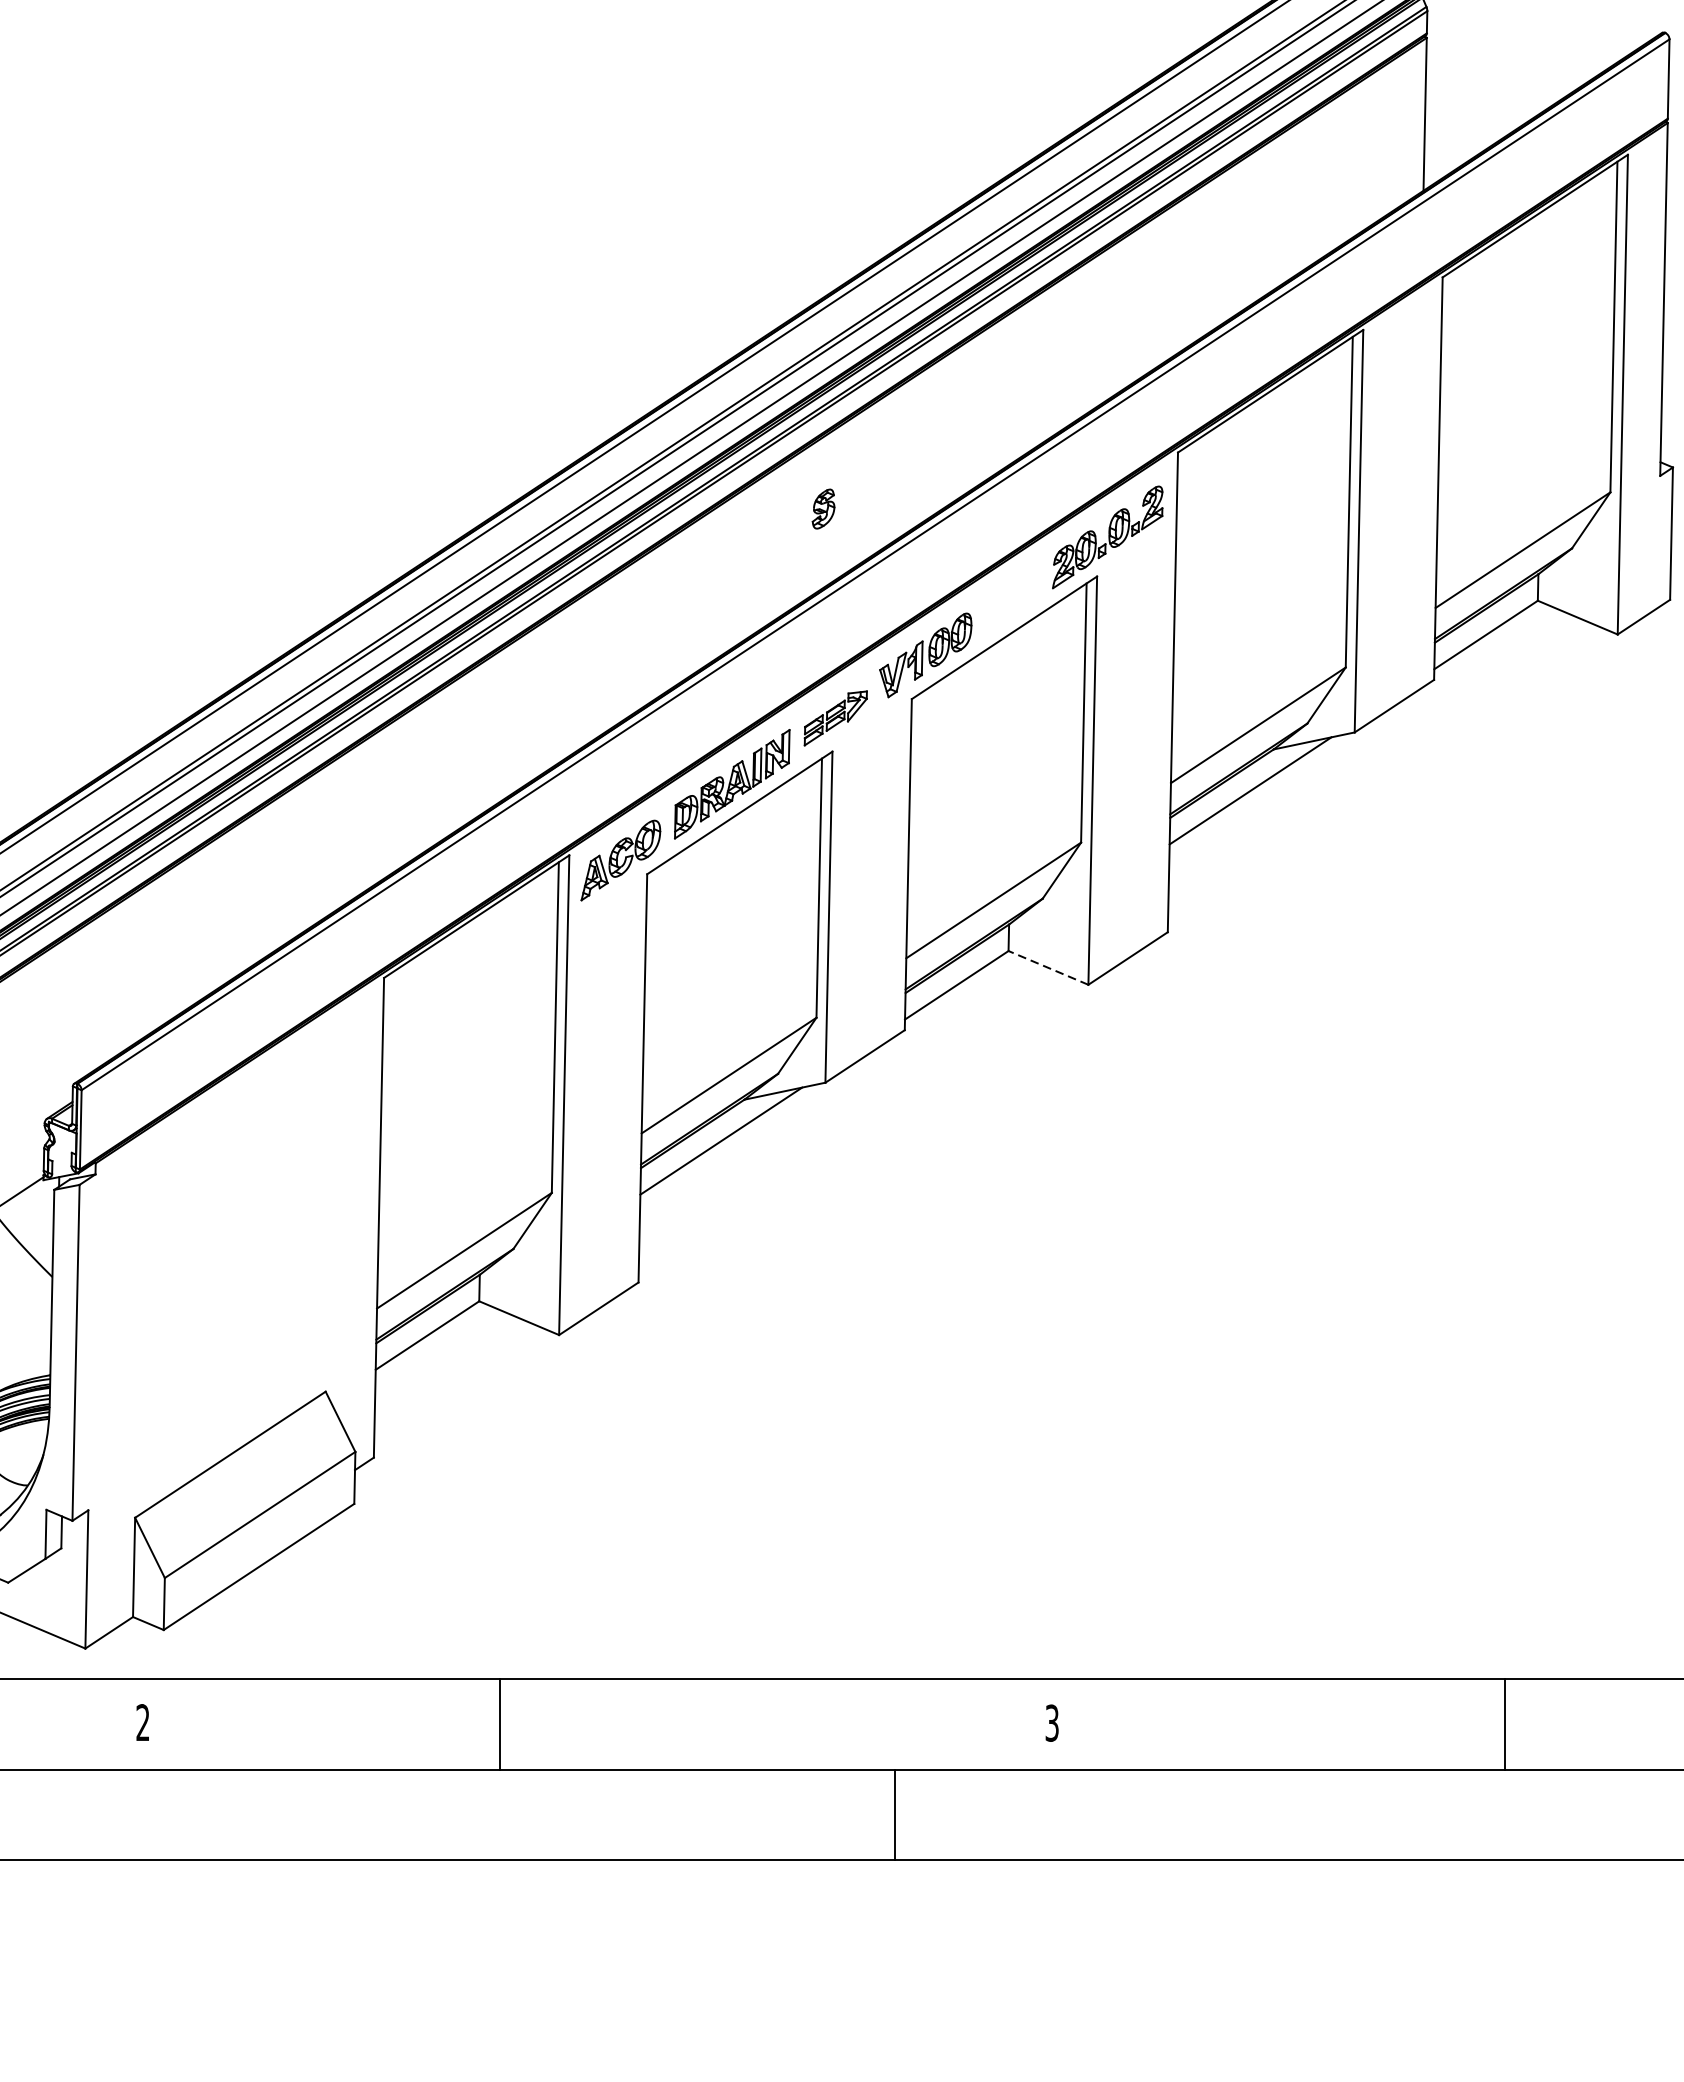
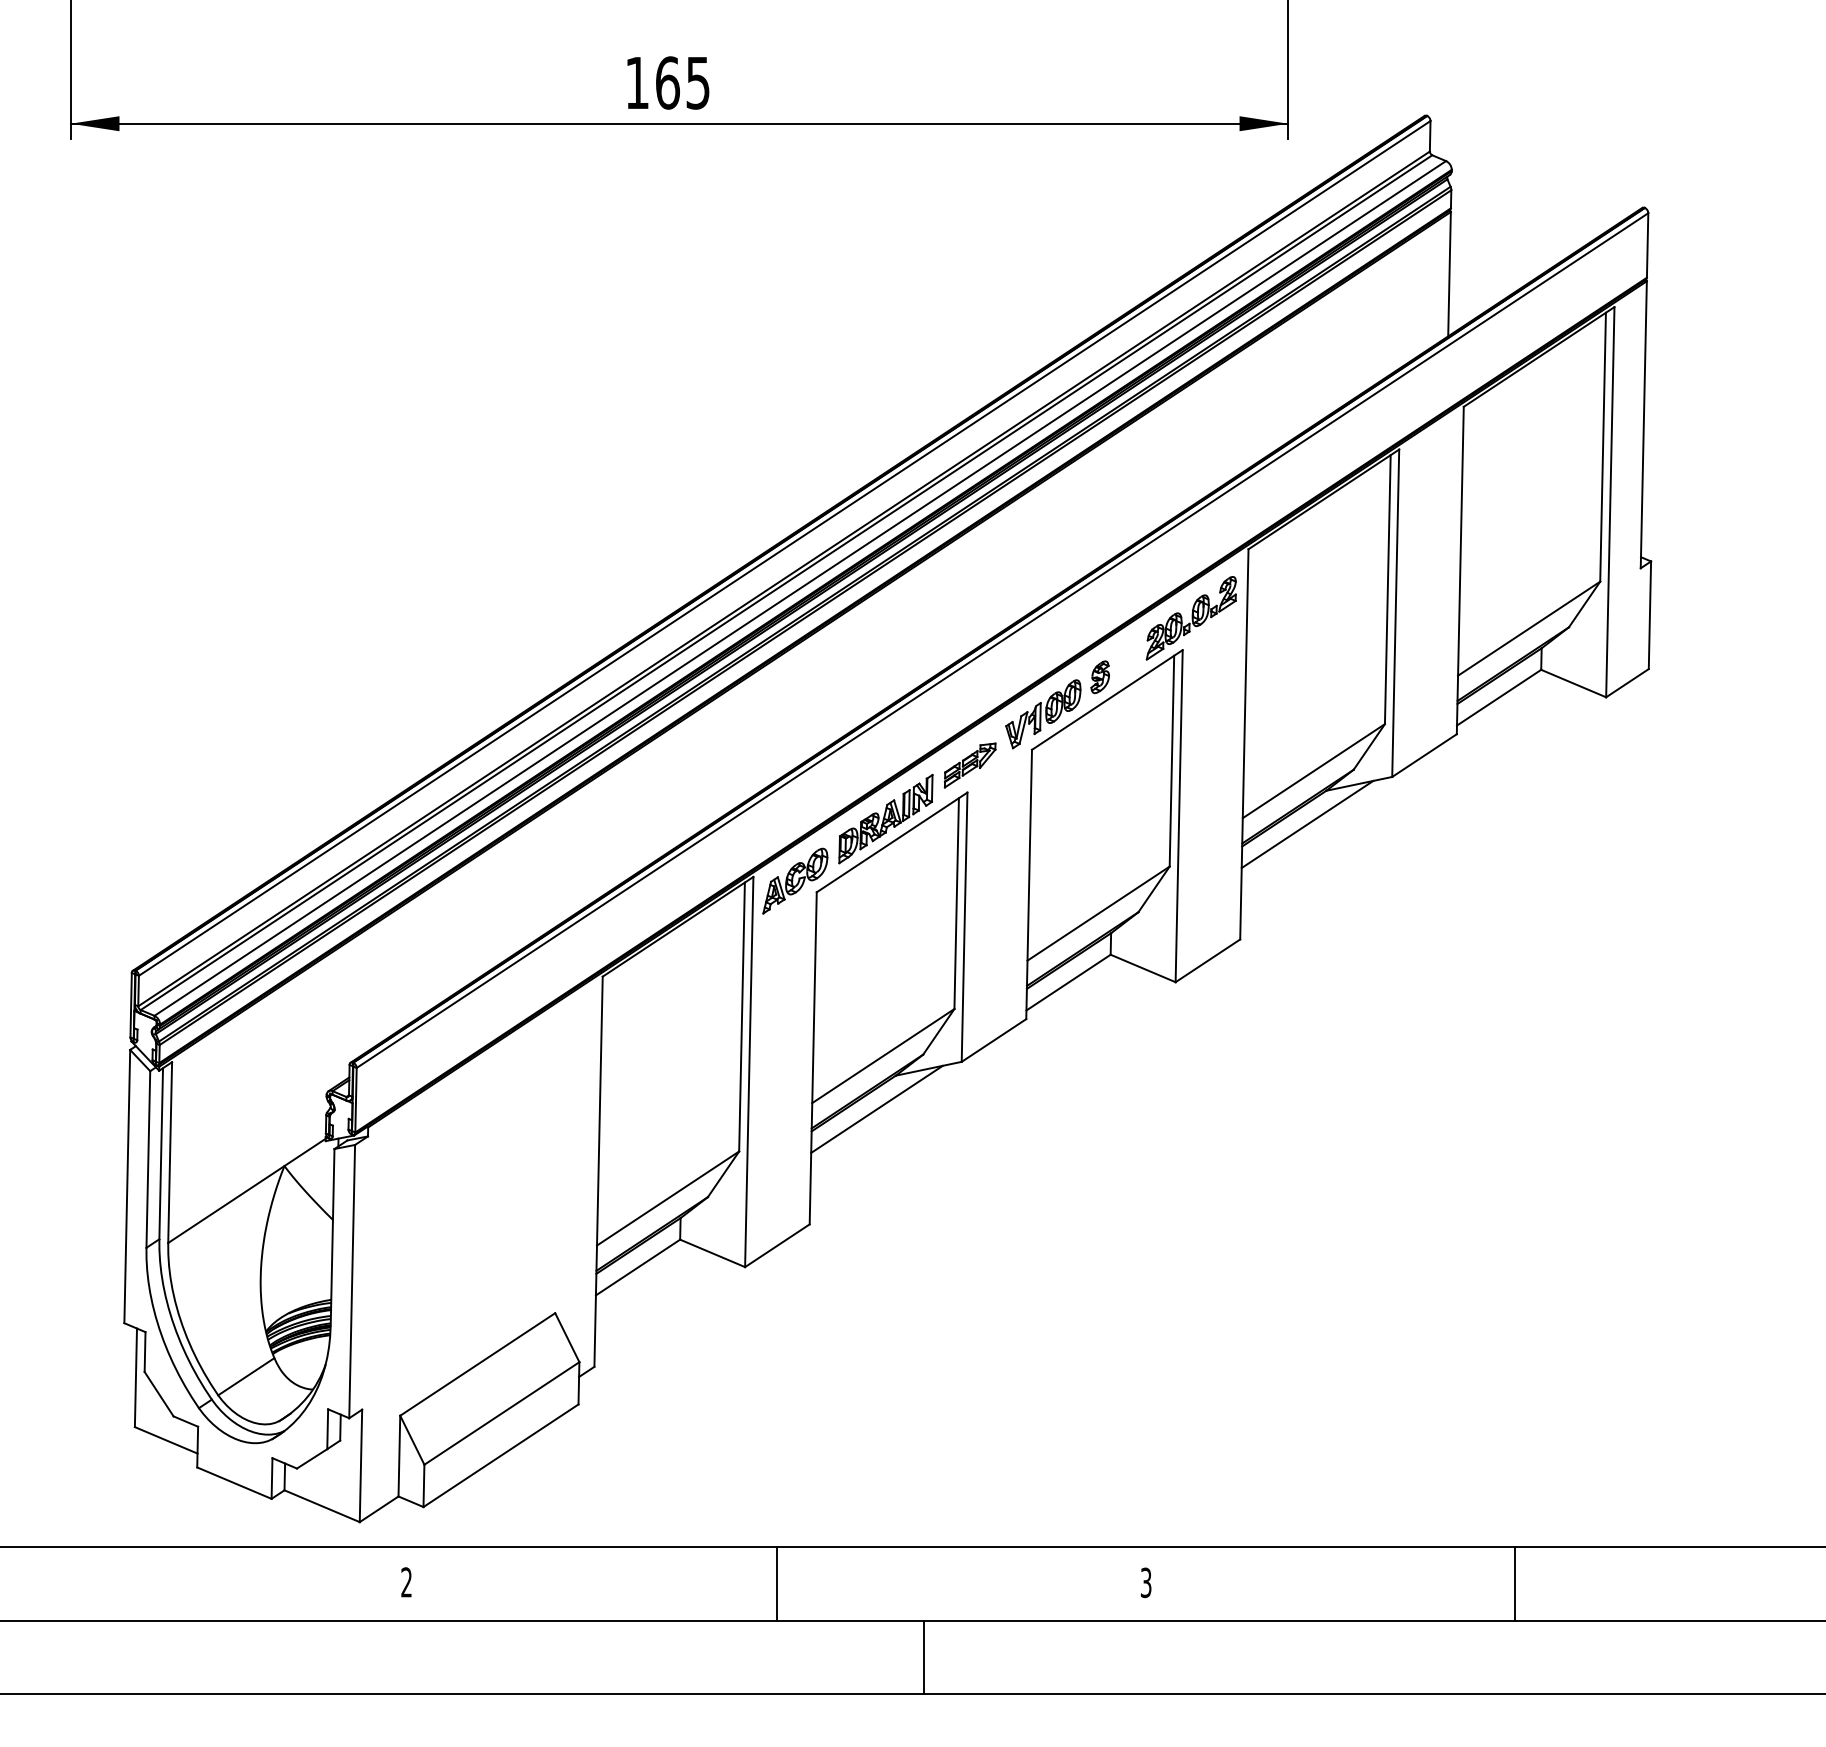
part: (823, 509) -> (1100, 677), moved
line: (1047, 967) -> (1142, 968), dashed -> solid
line: (499, 1724) -> (776, 1583), moved
line: (895, 1814) -> (924, 1657), moved

